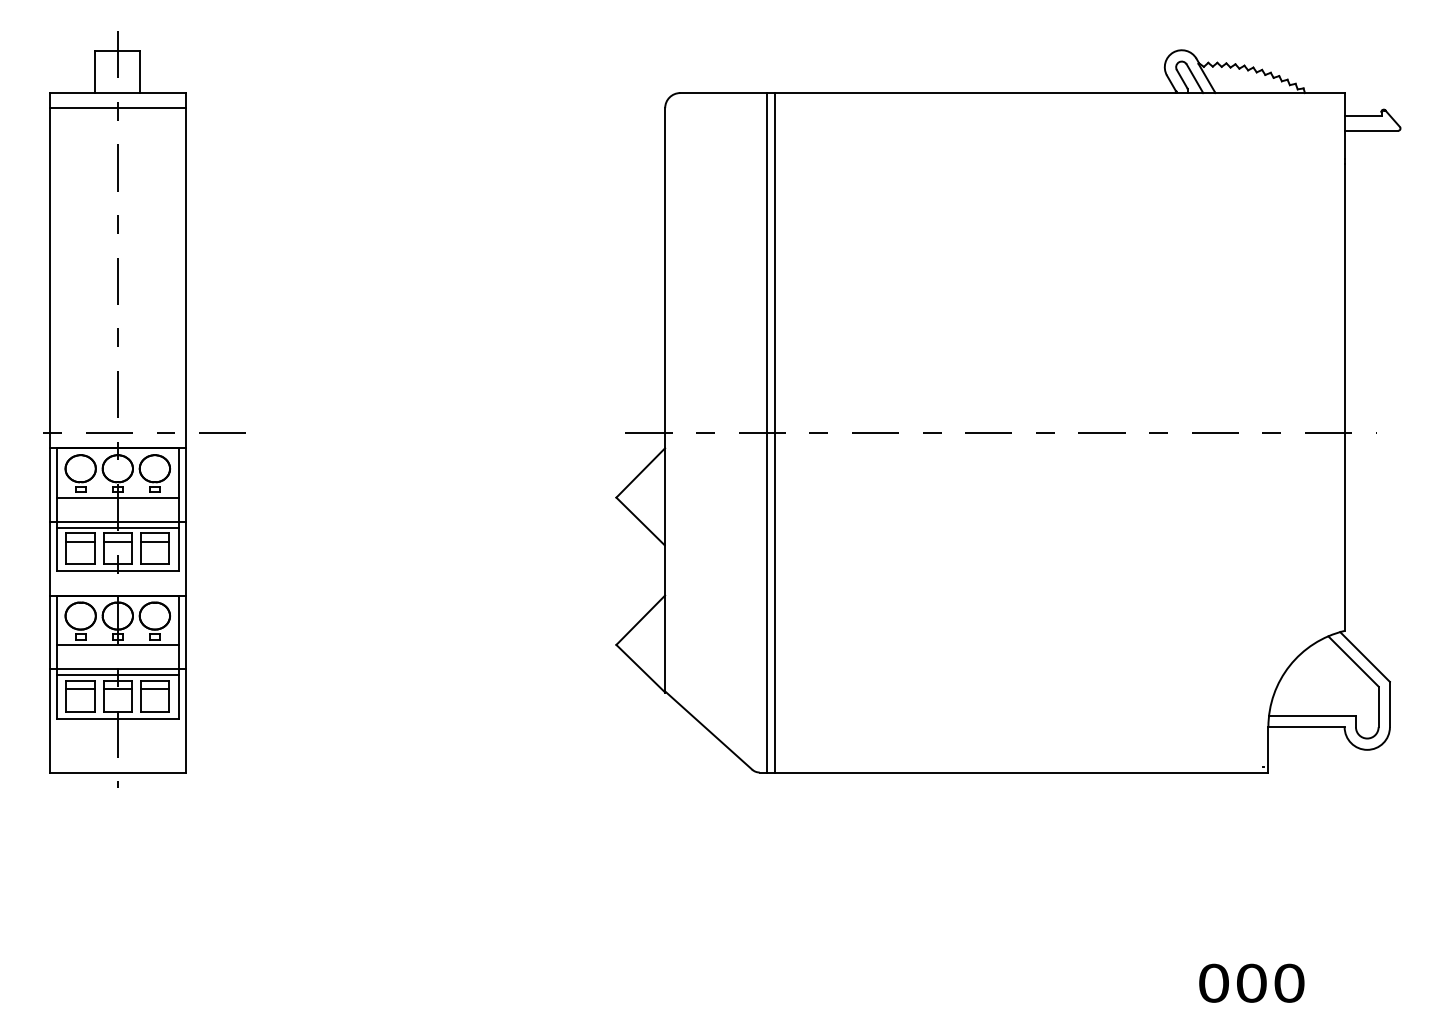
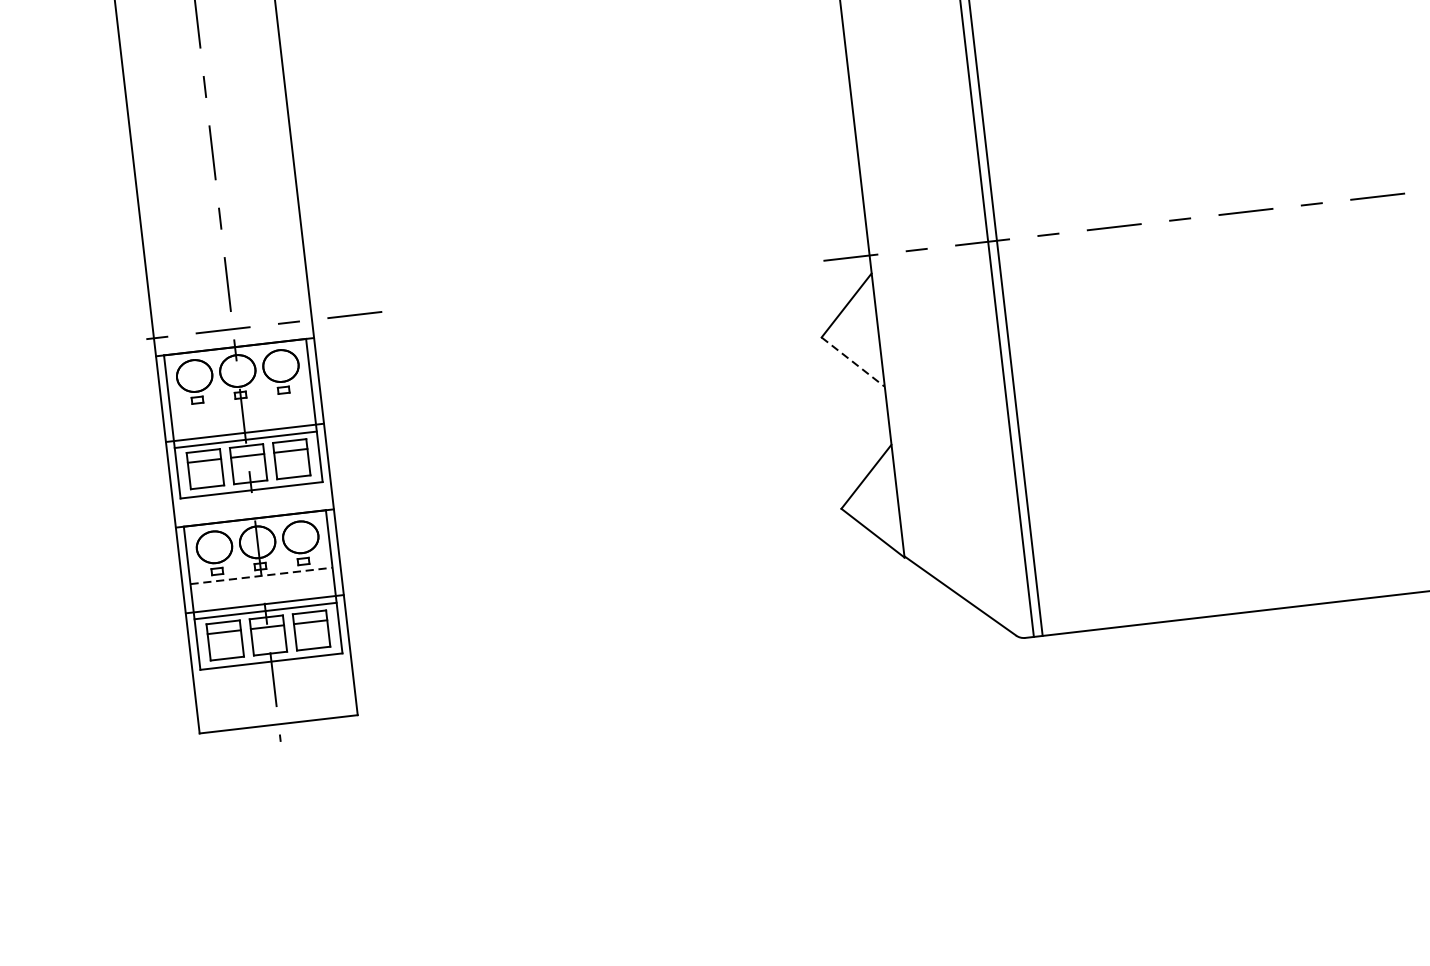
line: (117, 497) -> (241, 404), removed
line: (640, 521) -> (852, 362), solid -> dashed
line: (118, 644) -> (262, 575), solid -> dashed

